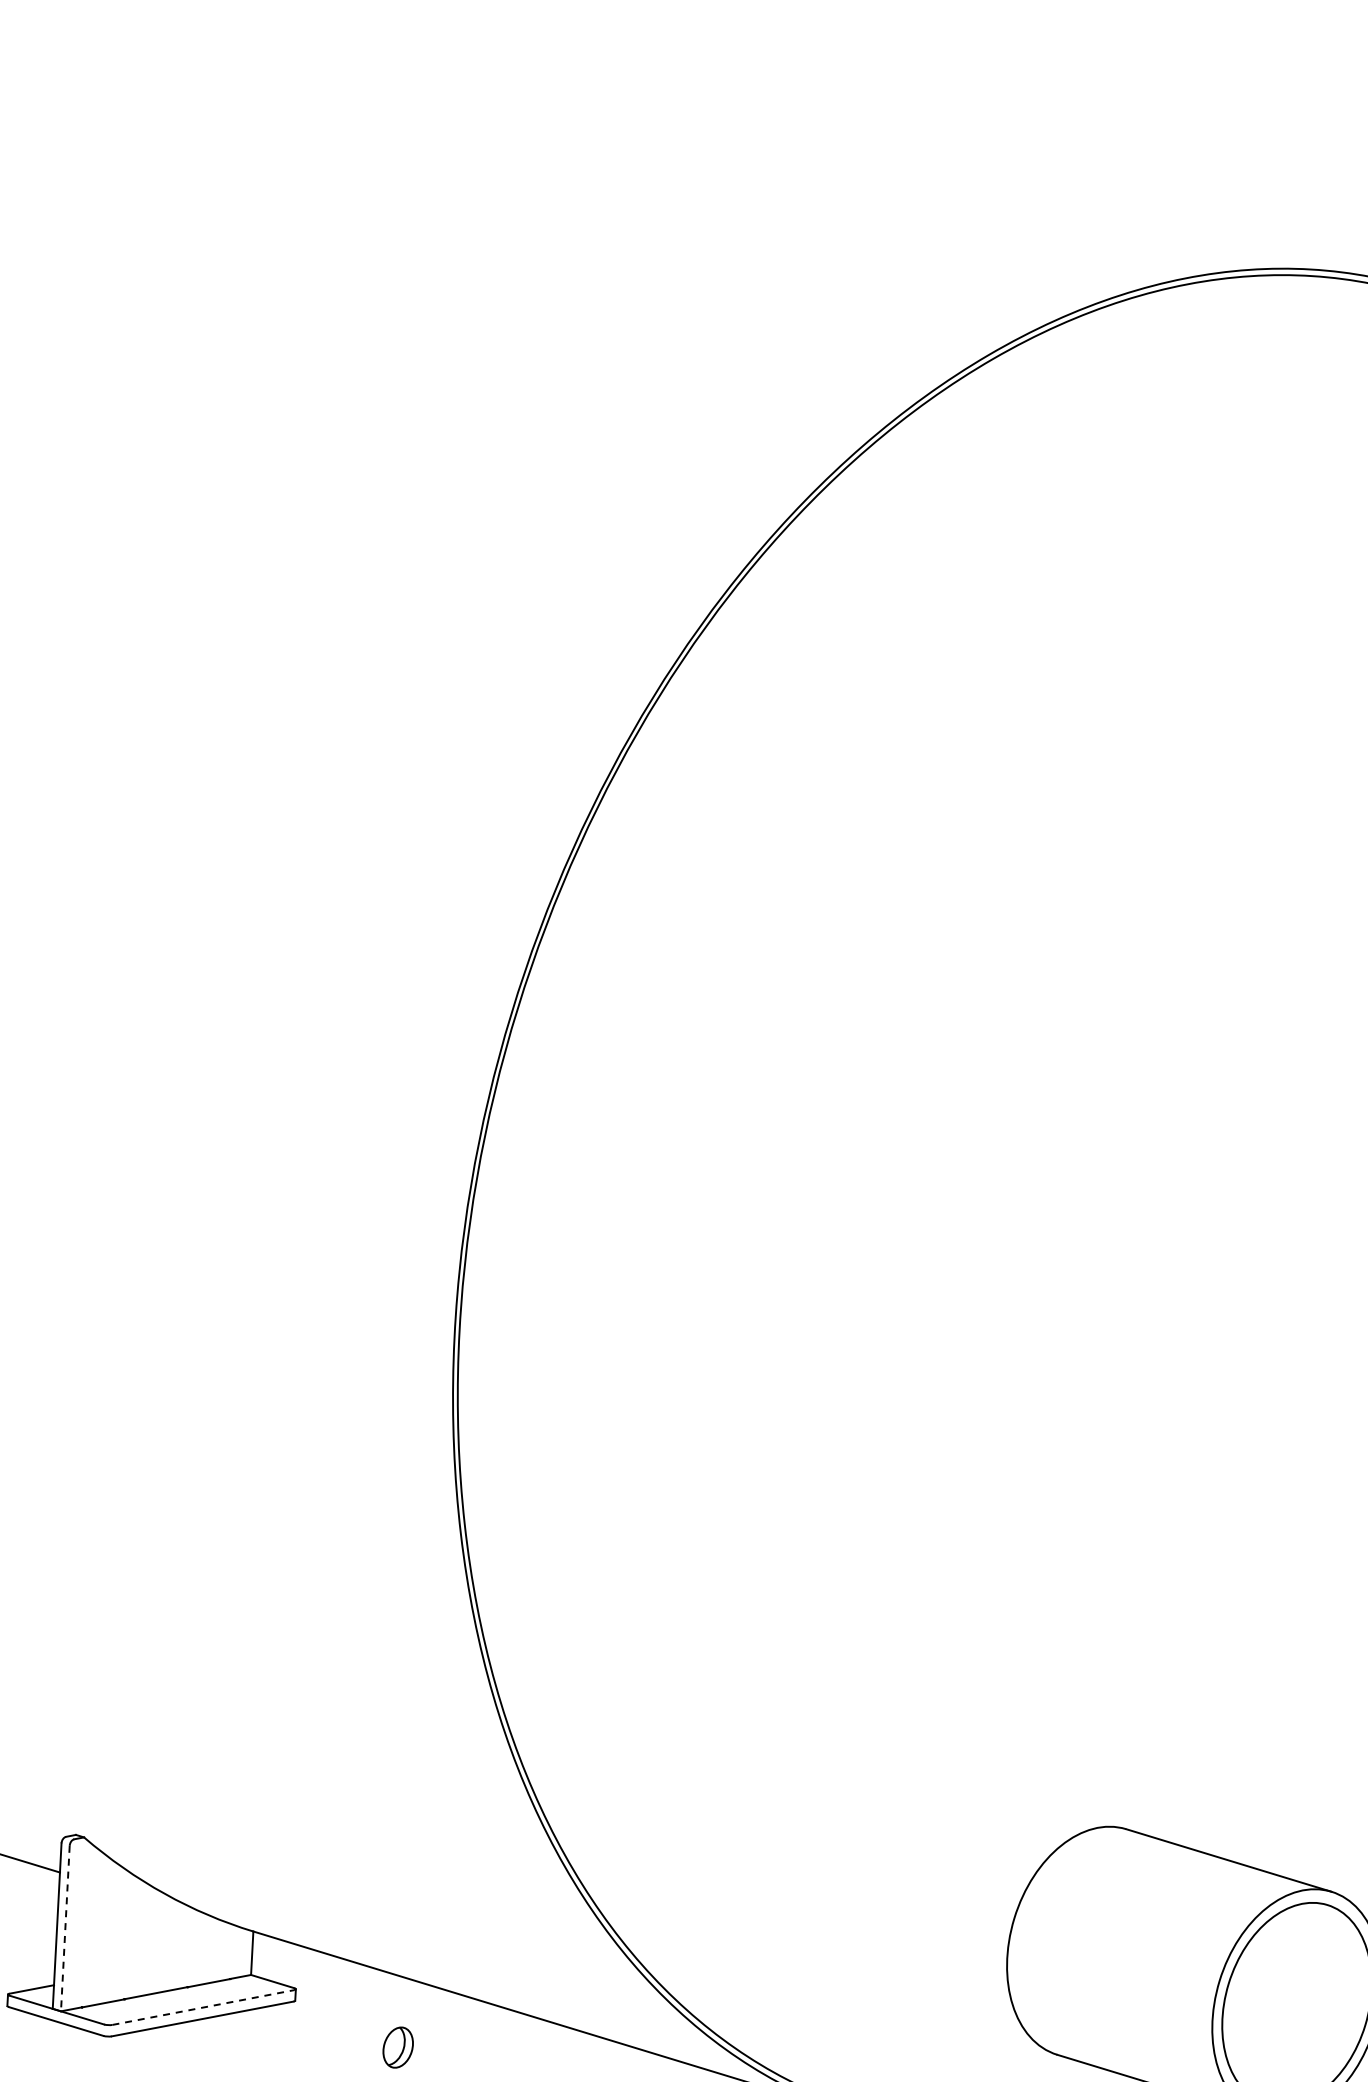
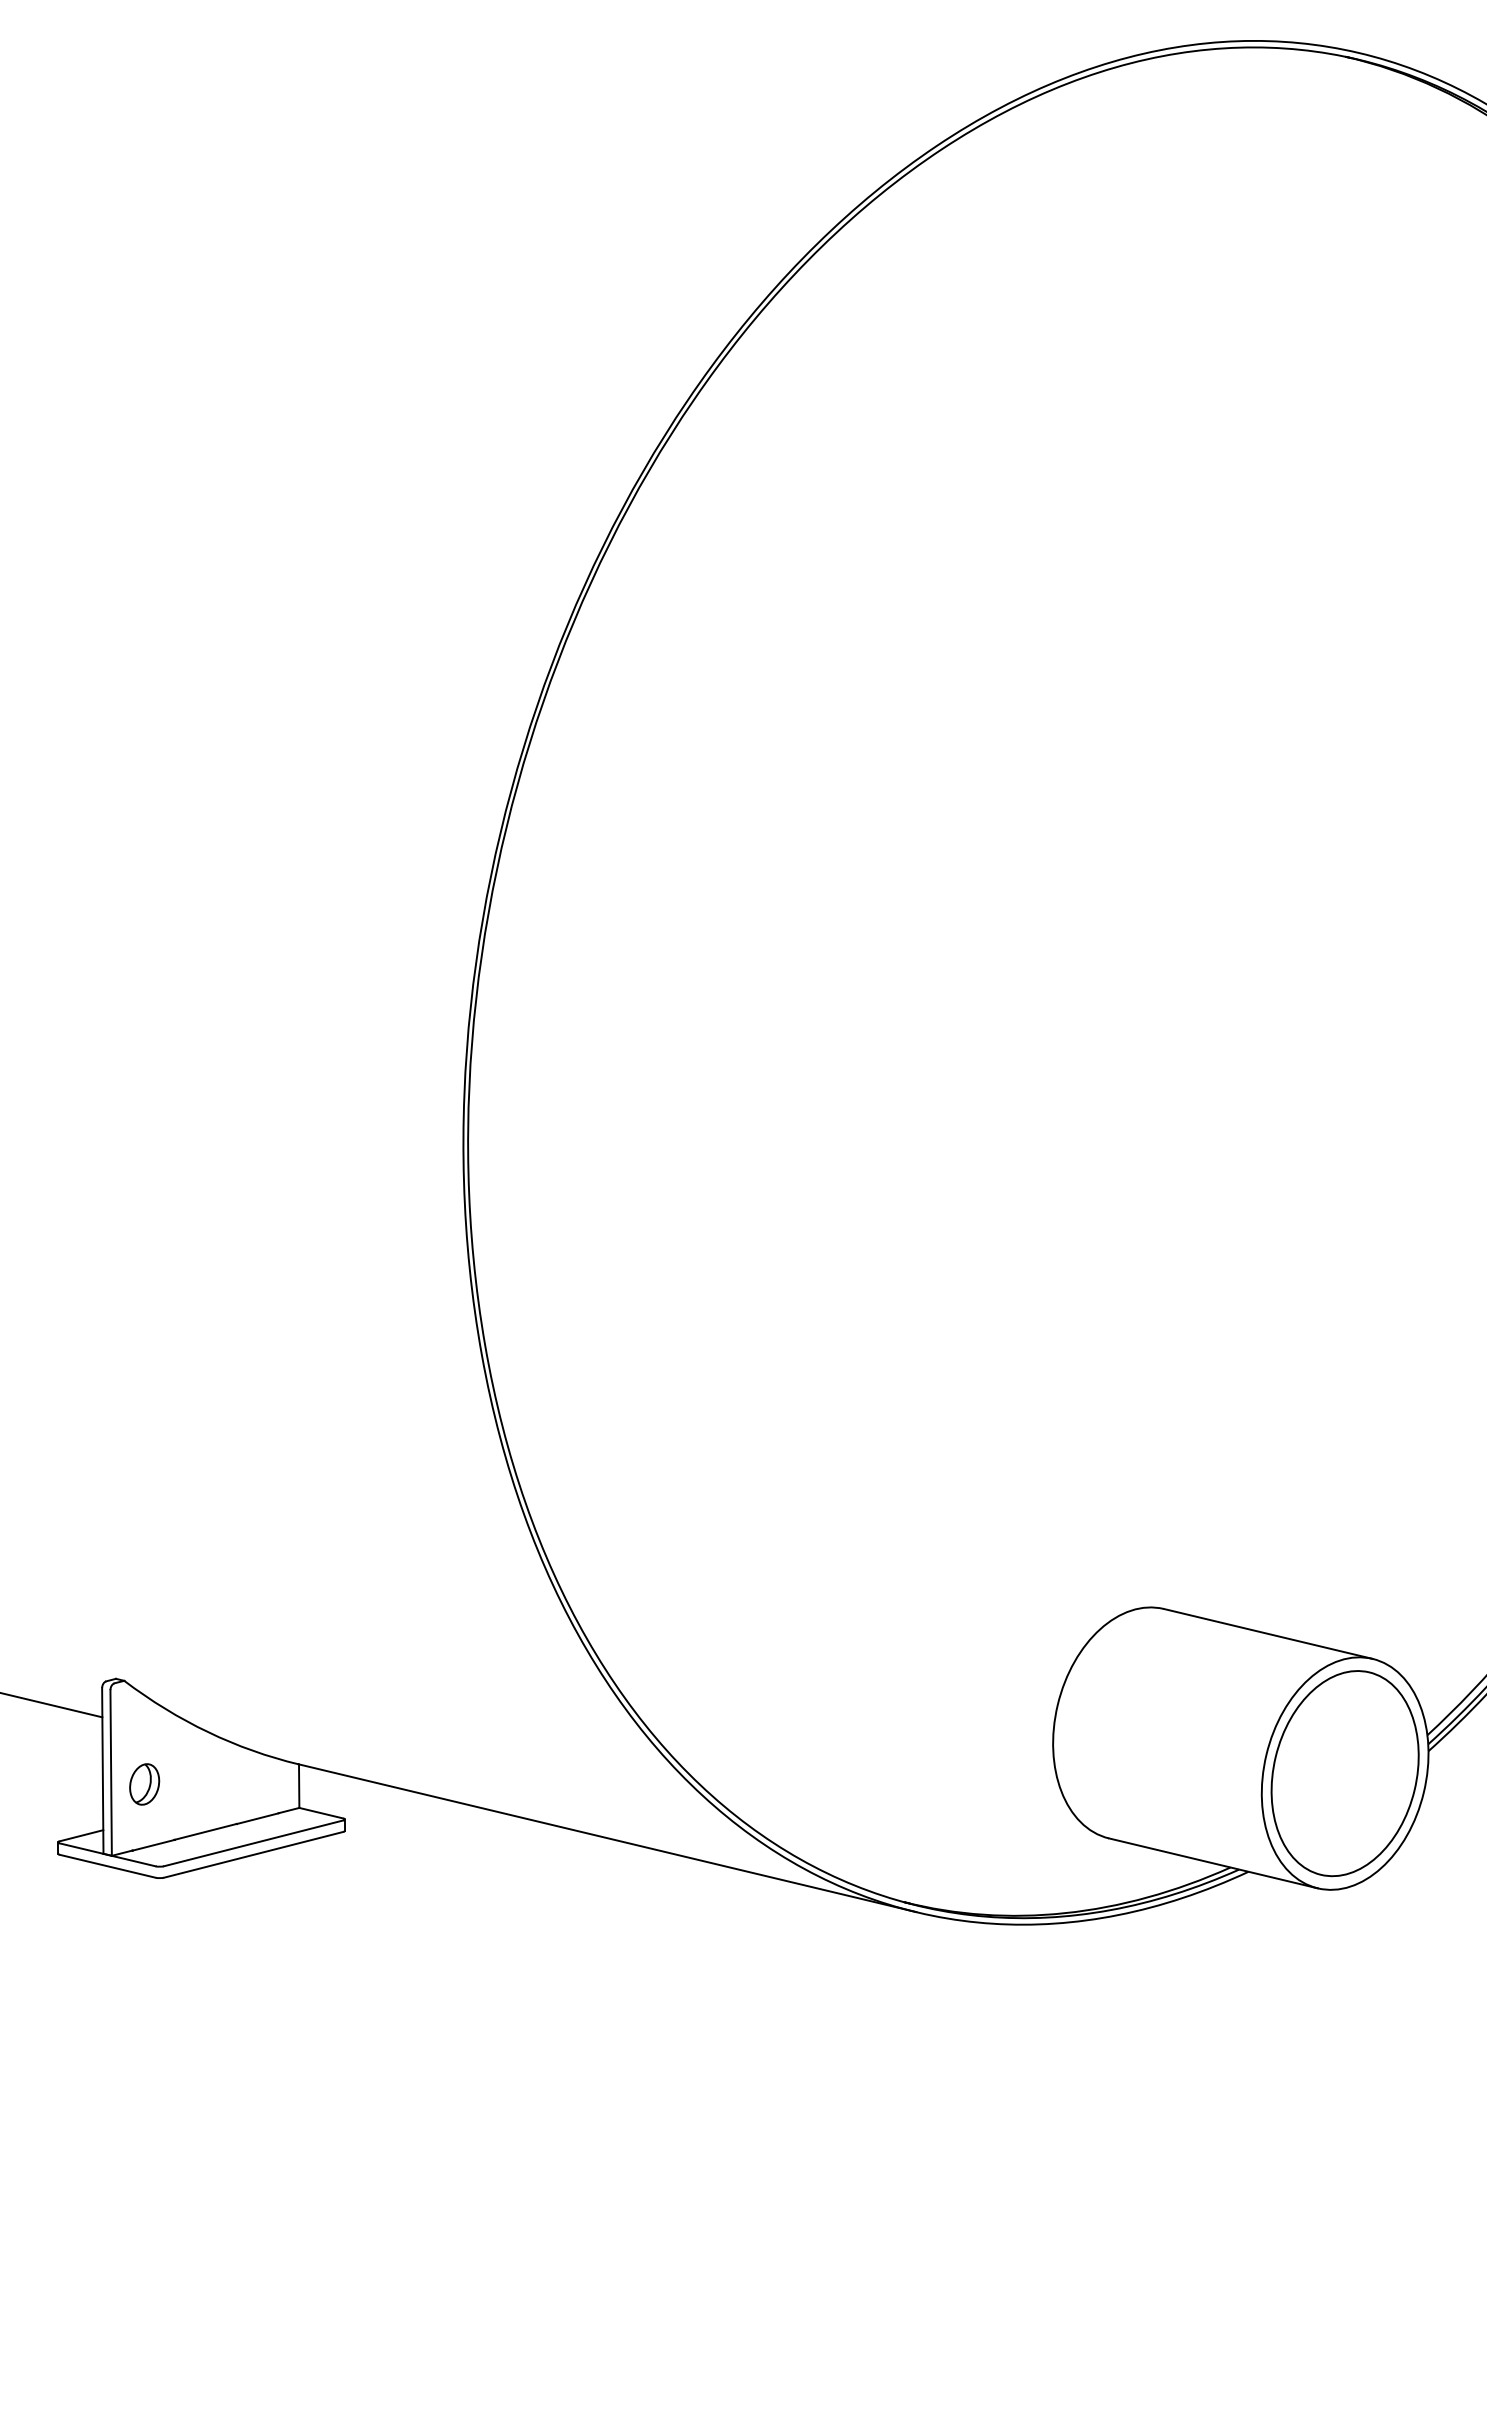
line: (65, 1928) -> (111, 1772), dashed -> solid
line: (204, 2007) -> (254, 1843), dashed -> solid
part: (398, 2047) -> (144, 1784), moved

